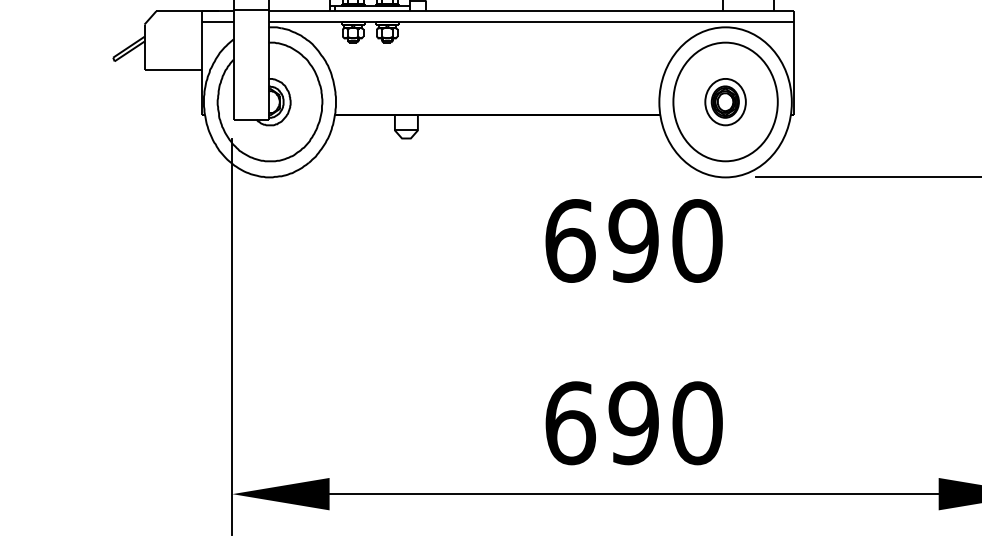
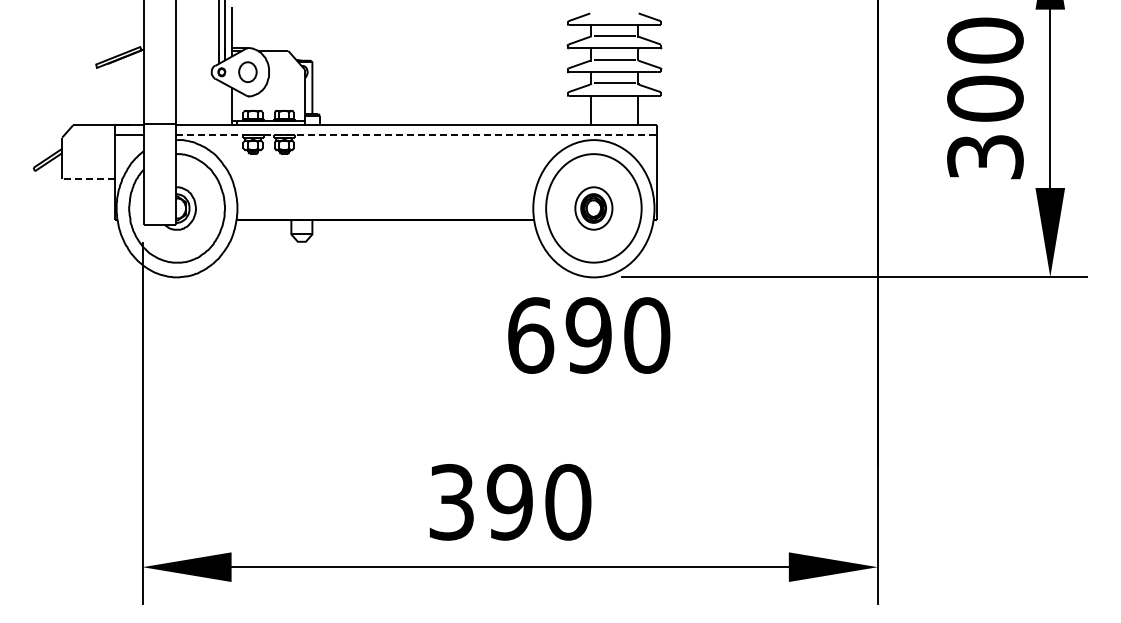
line: (531, 22) -> (416, 135), solid -> dashed
line: (172, 69) -> (87, 178), solid -> dashed
text: (634, 240) -> (589, 335), moved
text: (571, 423) -> (452, 502), 690 -> 390

